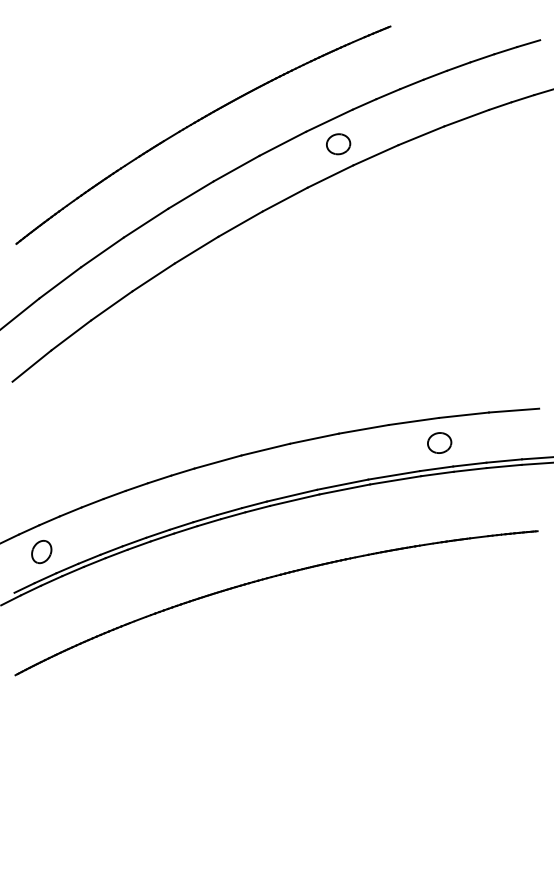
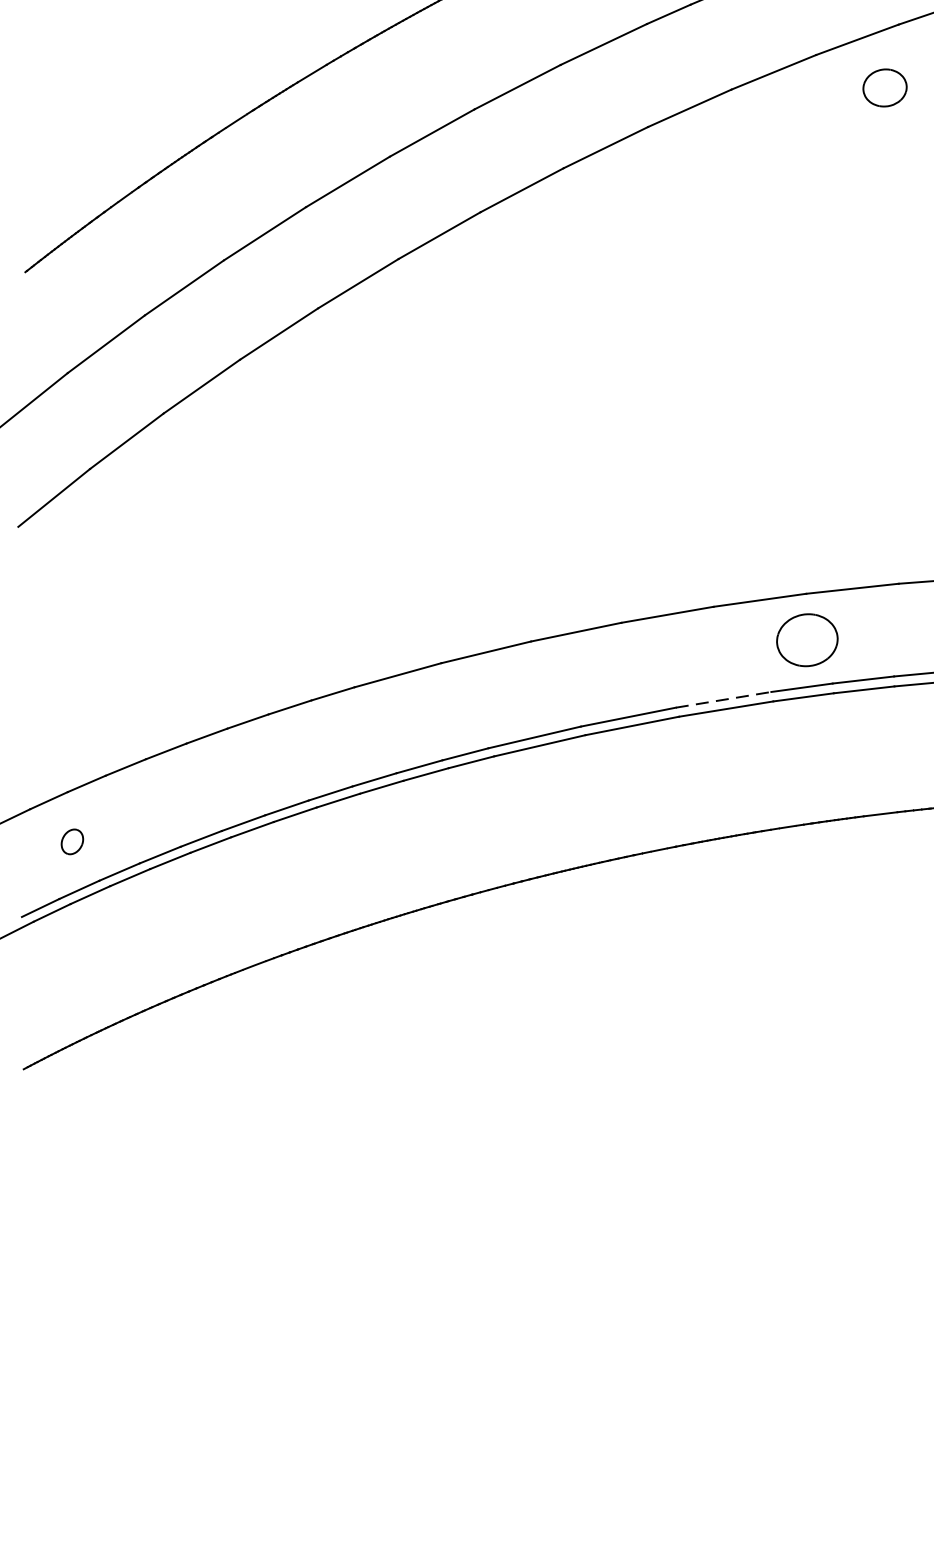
part: (338, 144) -> (884, 88), moved
part: (439, 442) -> (807, 639), size x1.4
line: (394, 475) -> (724, 700), solid -> dashed
part: (41, 552) -> (71, 842), size x0.6

